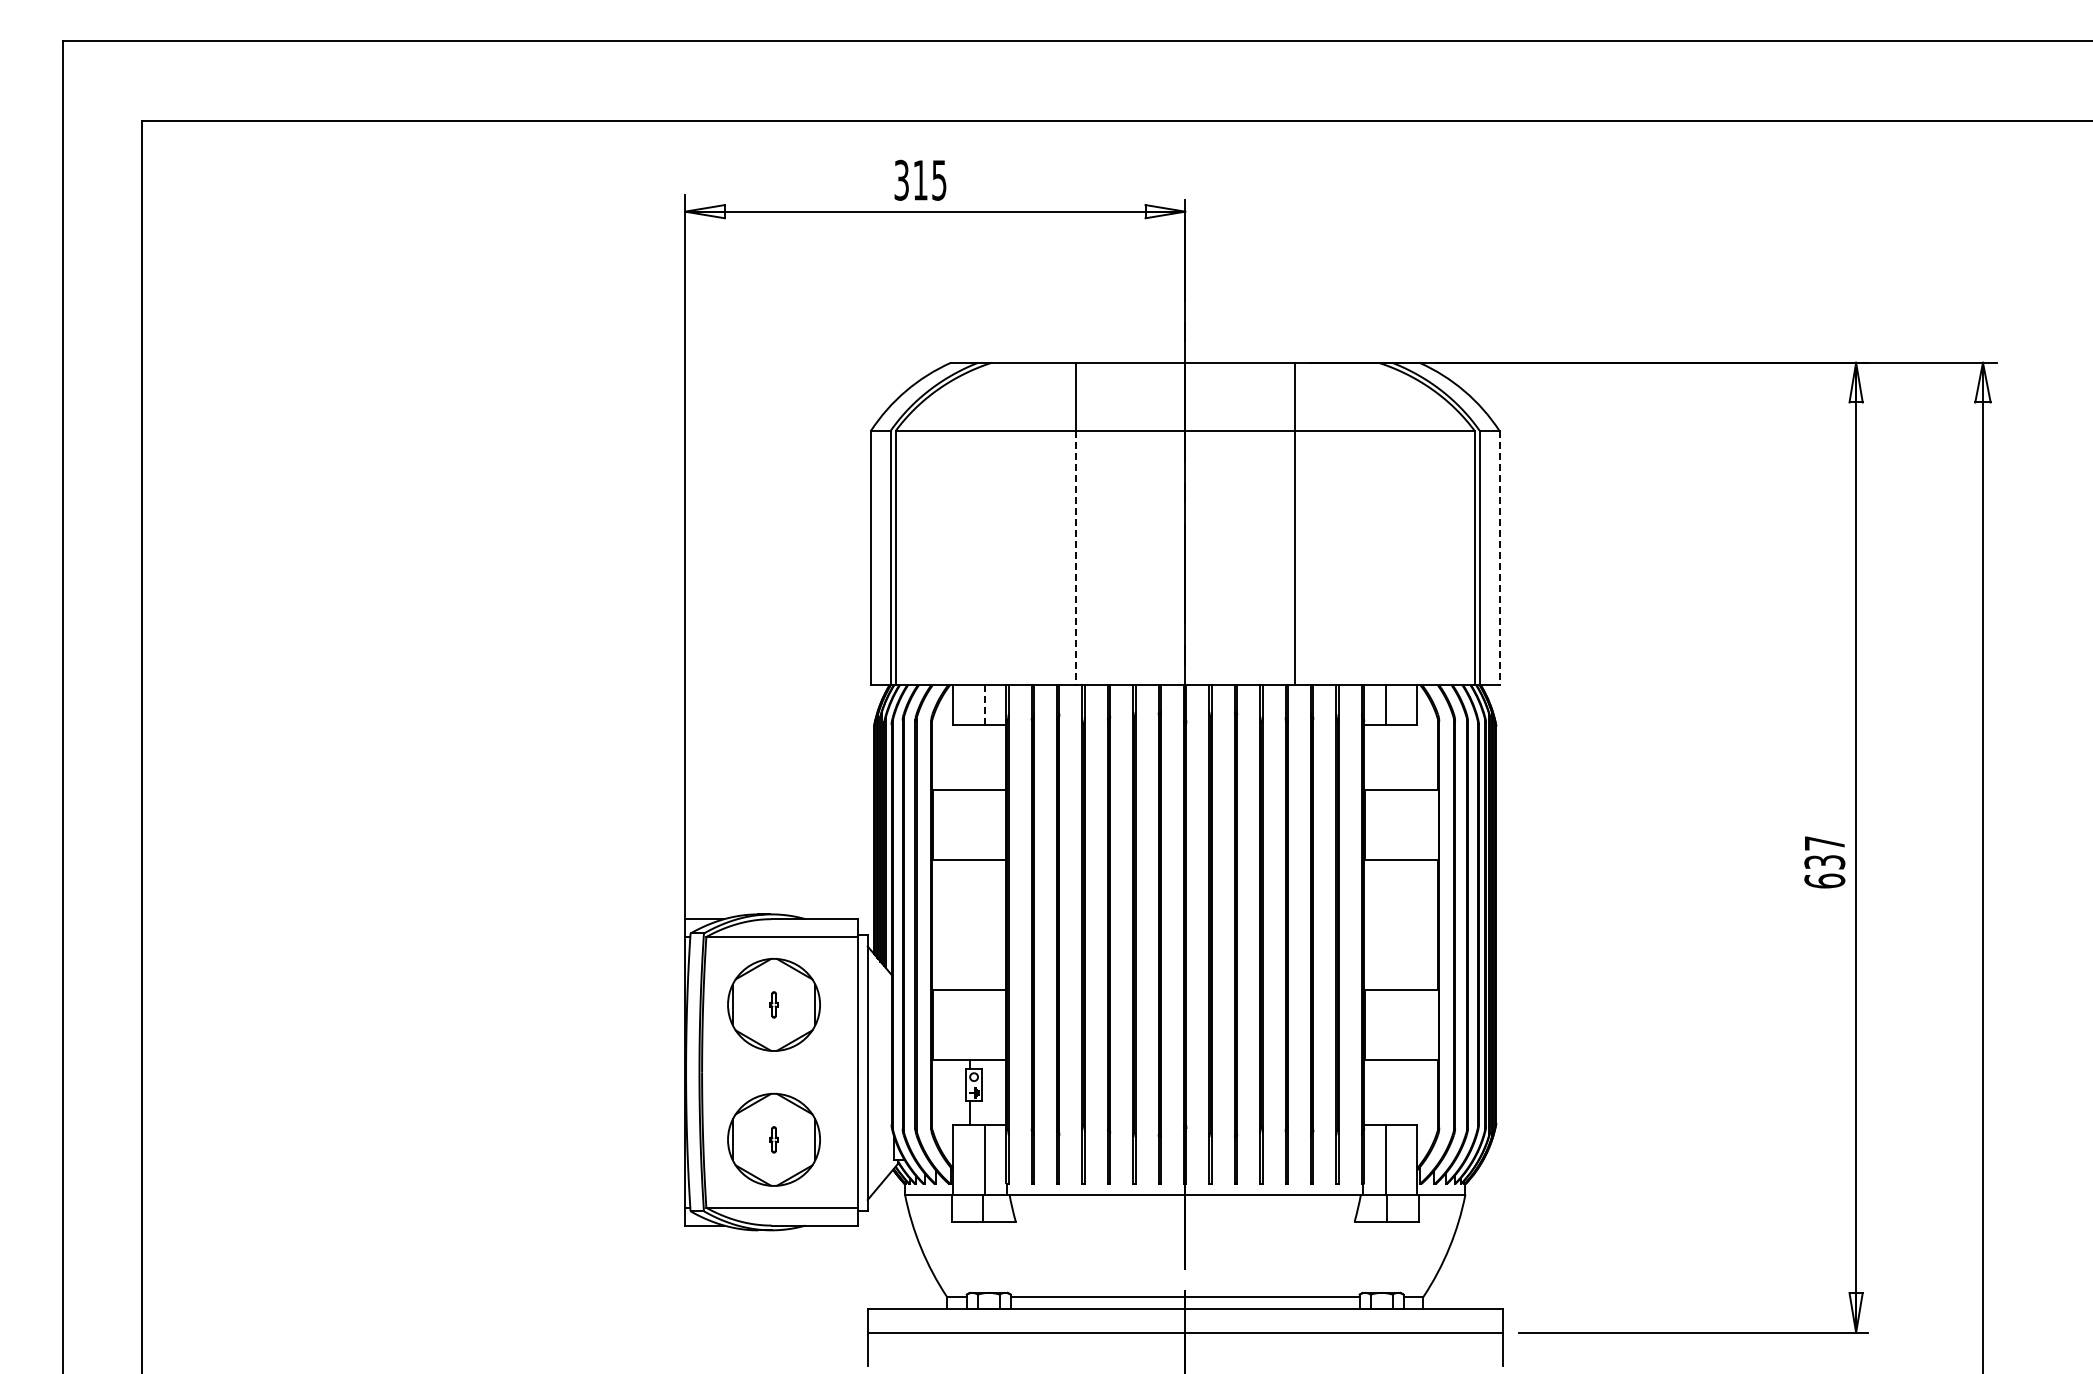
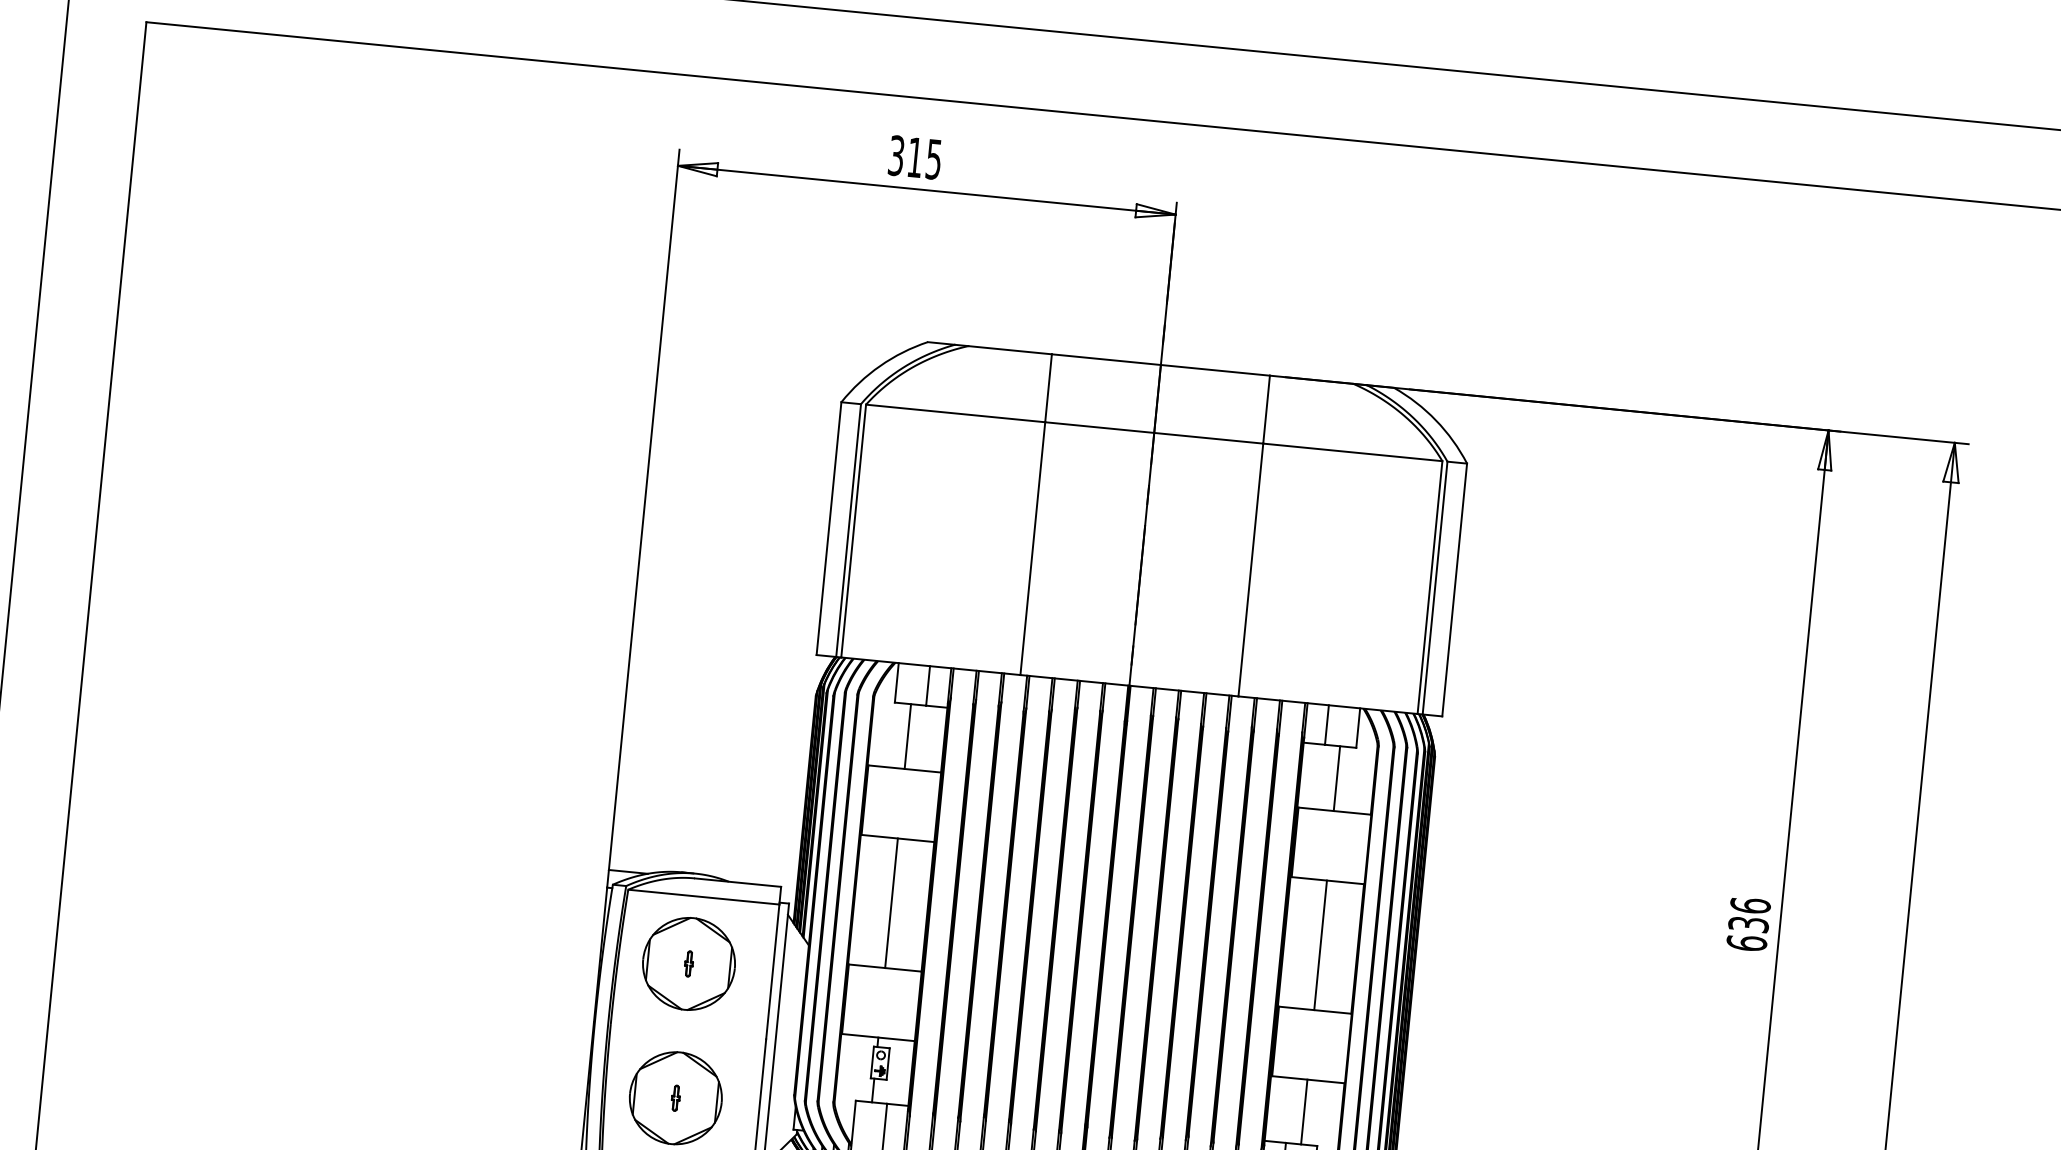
line: (1075, 558) -> (1032, 549), dashed -> solid
line: (1499, 558) -> (1454, 590), dashed -> solid
line: (984, 704) -> (927, 685), dashed -> solid
line: (969, 756) -> (907, 735), added
line: (1400, 756) -> (1336, 777), added
text: (1824, 842) -> (1750, 904), 637 -> 636
line: (969, 924) -> (891, 902), added
line: (1400, 924) -> (1320, 945), added
line: (1400, 1091) -> (1304, 1111), added

